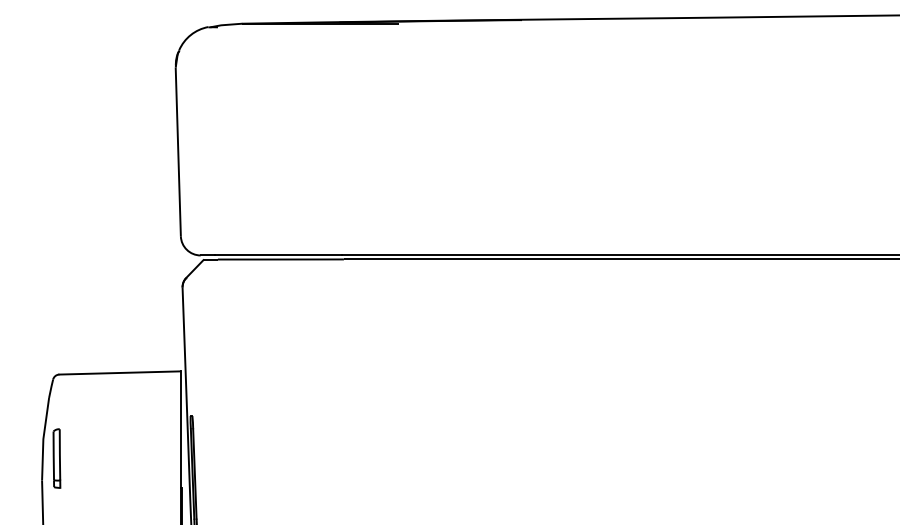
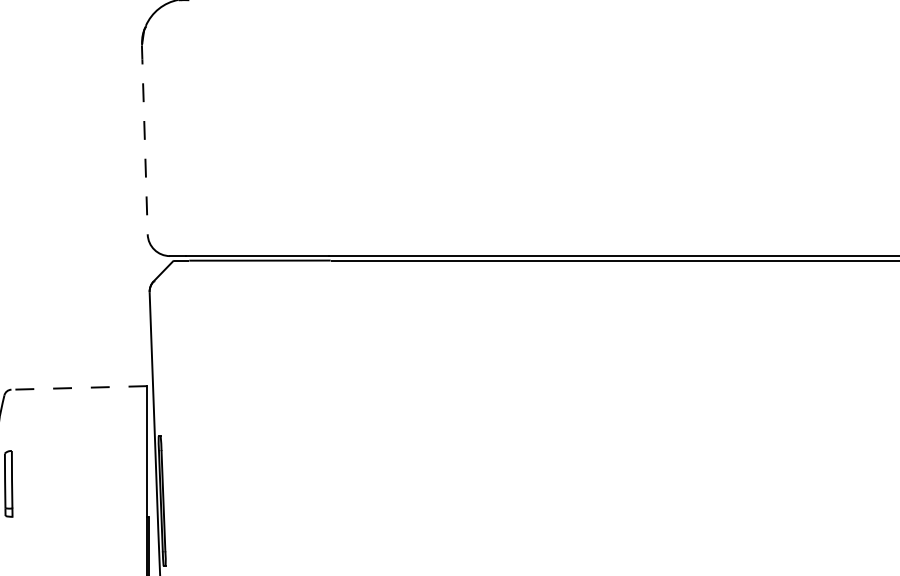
line: (178, 151) -> (145, 139), solid -> dashed
line: (119, 372) -> (78, 387), solid -> dashed

